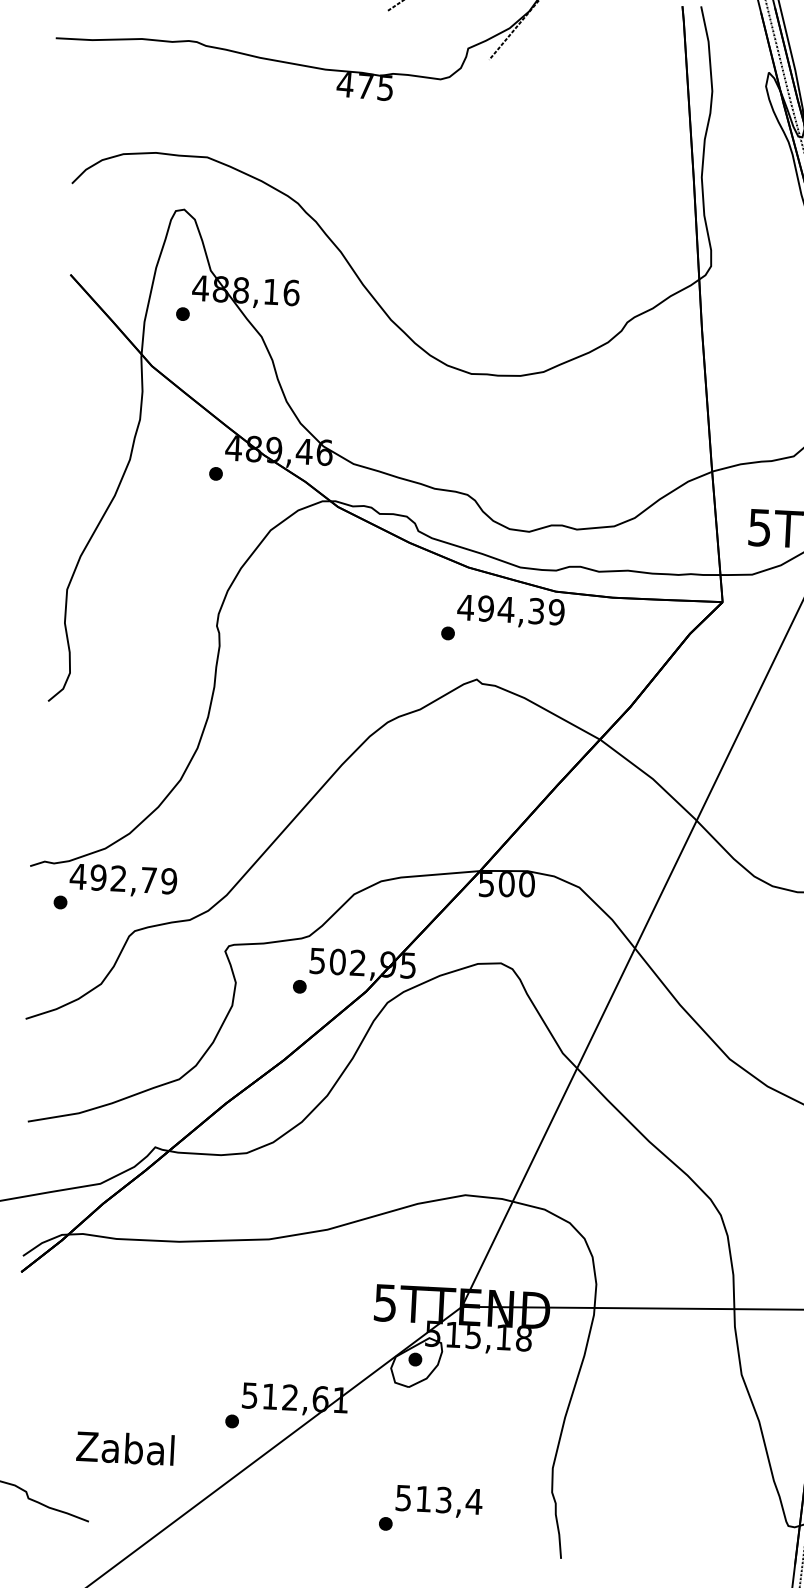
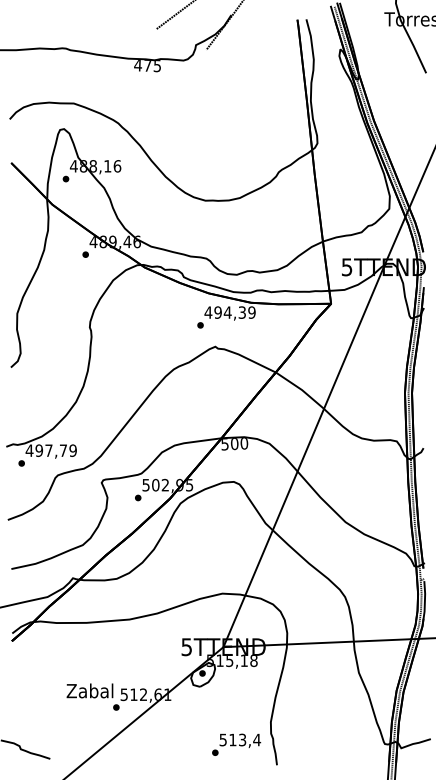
text: (117, 878) -> (48, 450), 492,79 -> 497,79
text: (124, 1447) -> (89, 690), moved
text: (430, 1508) -> (236, 744), moved

